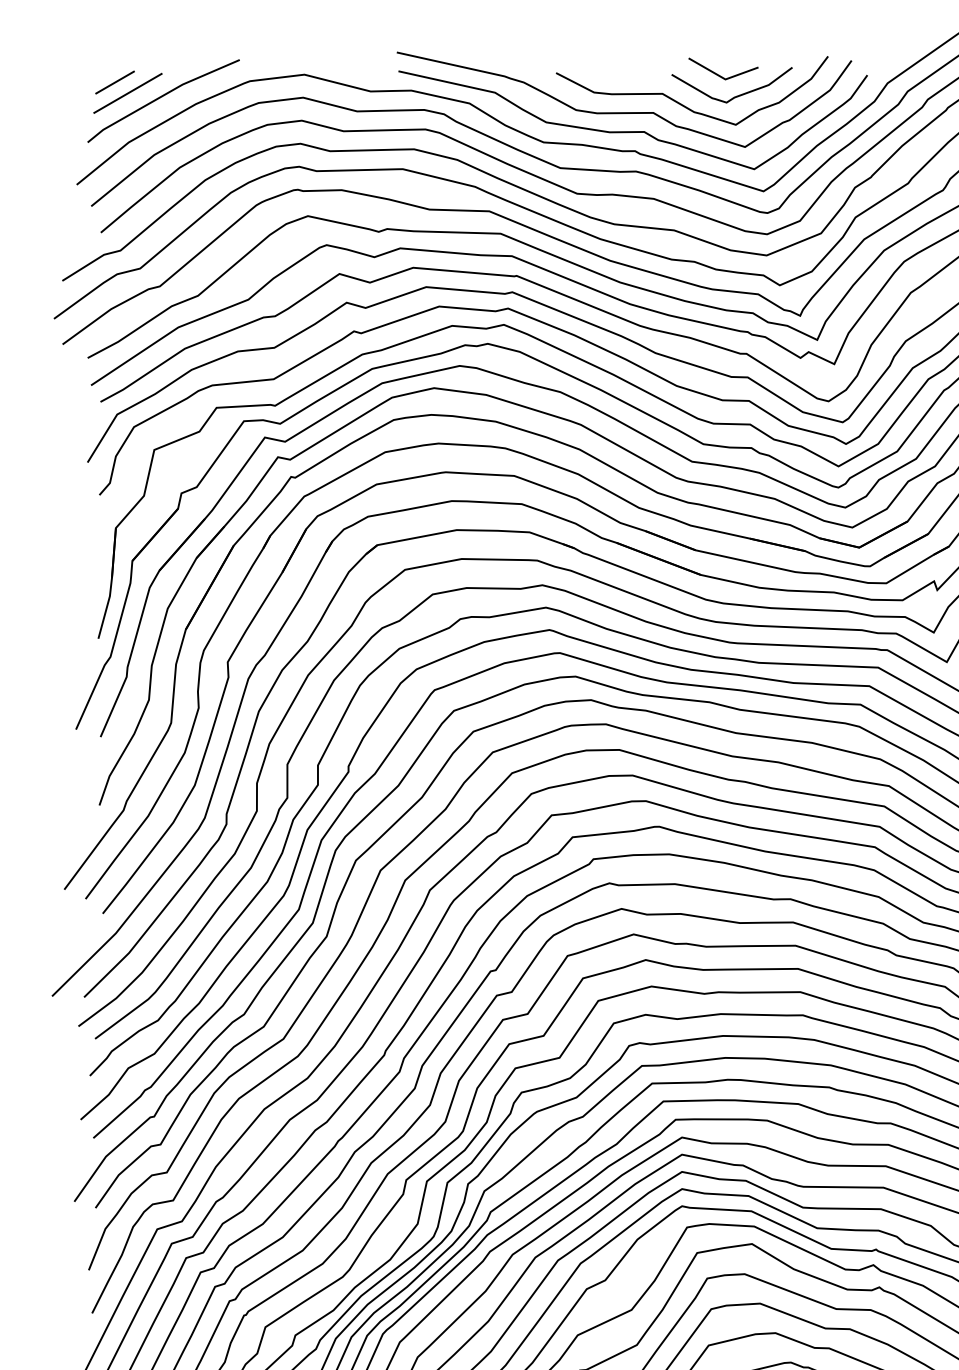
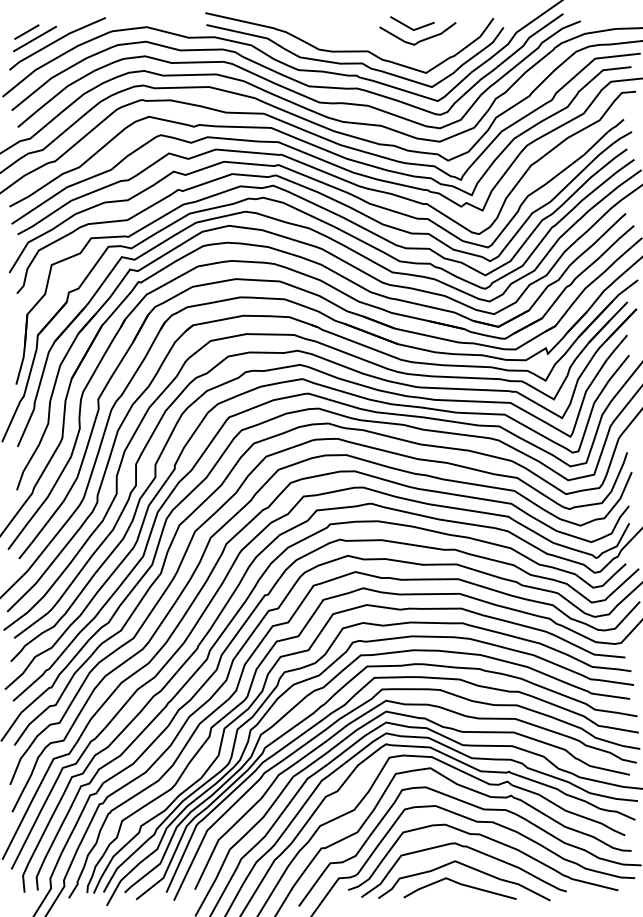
curve: (685, 105) -> (388, 46), removed

